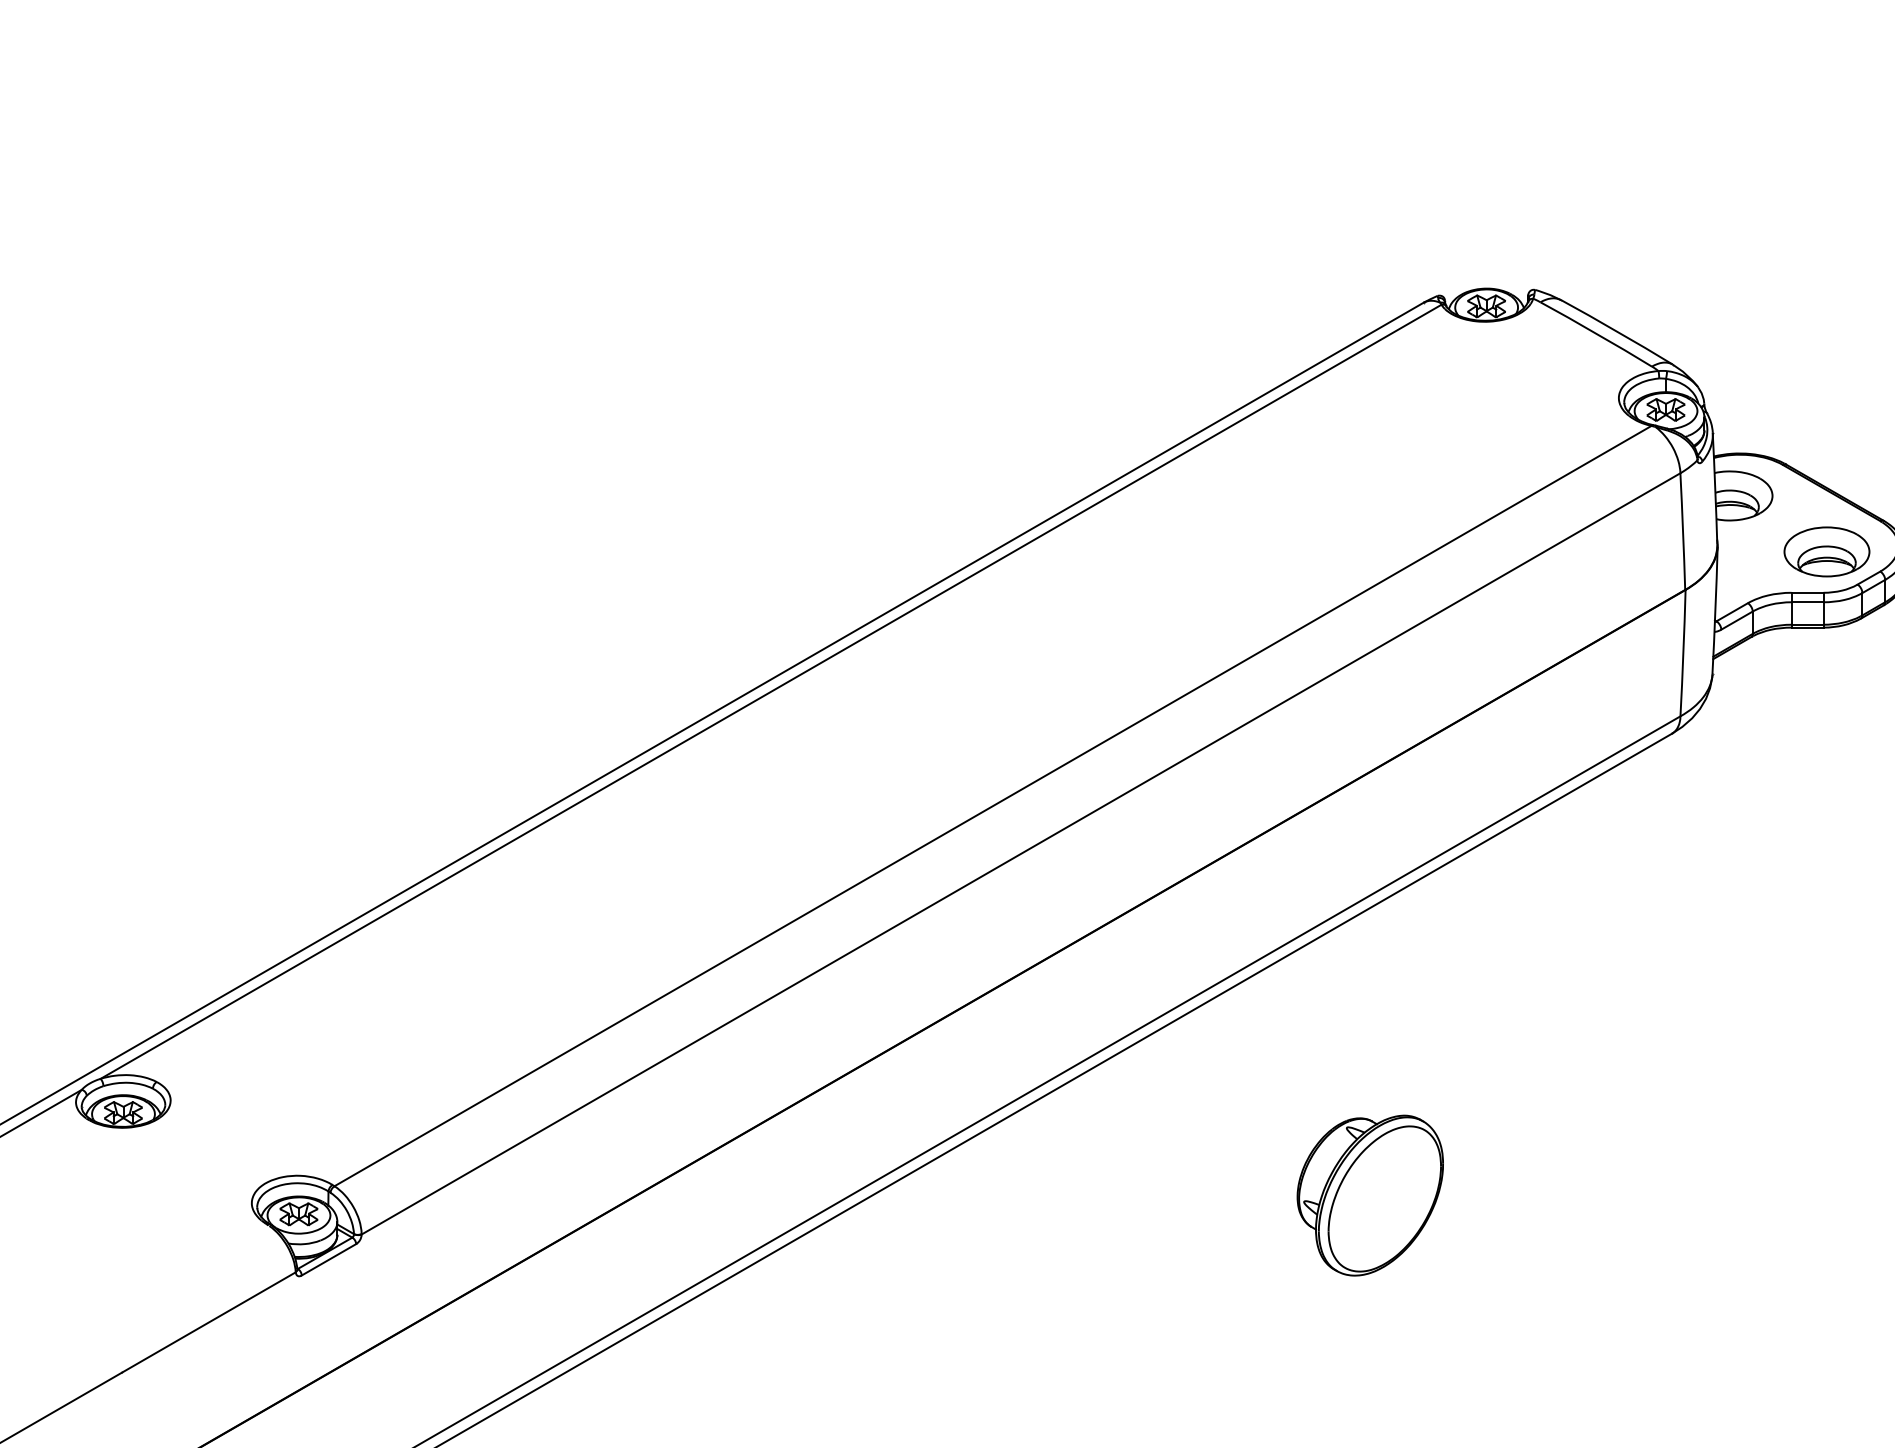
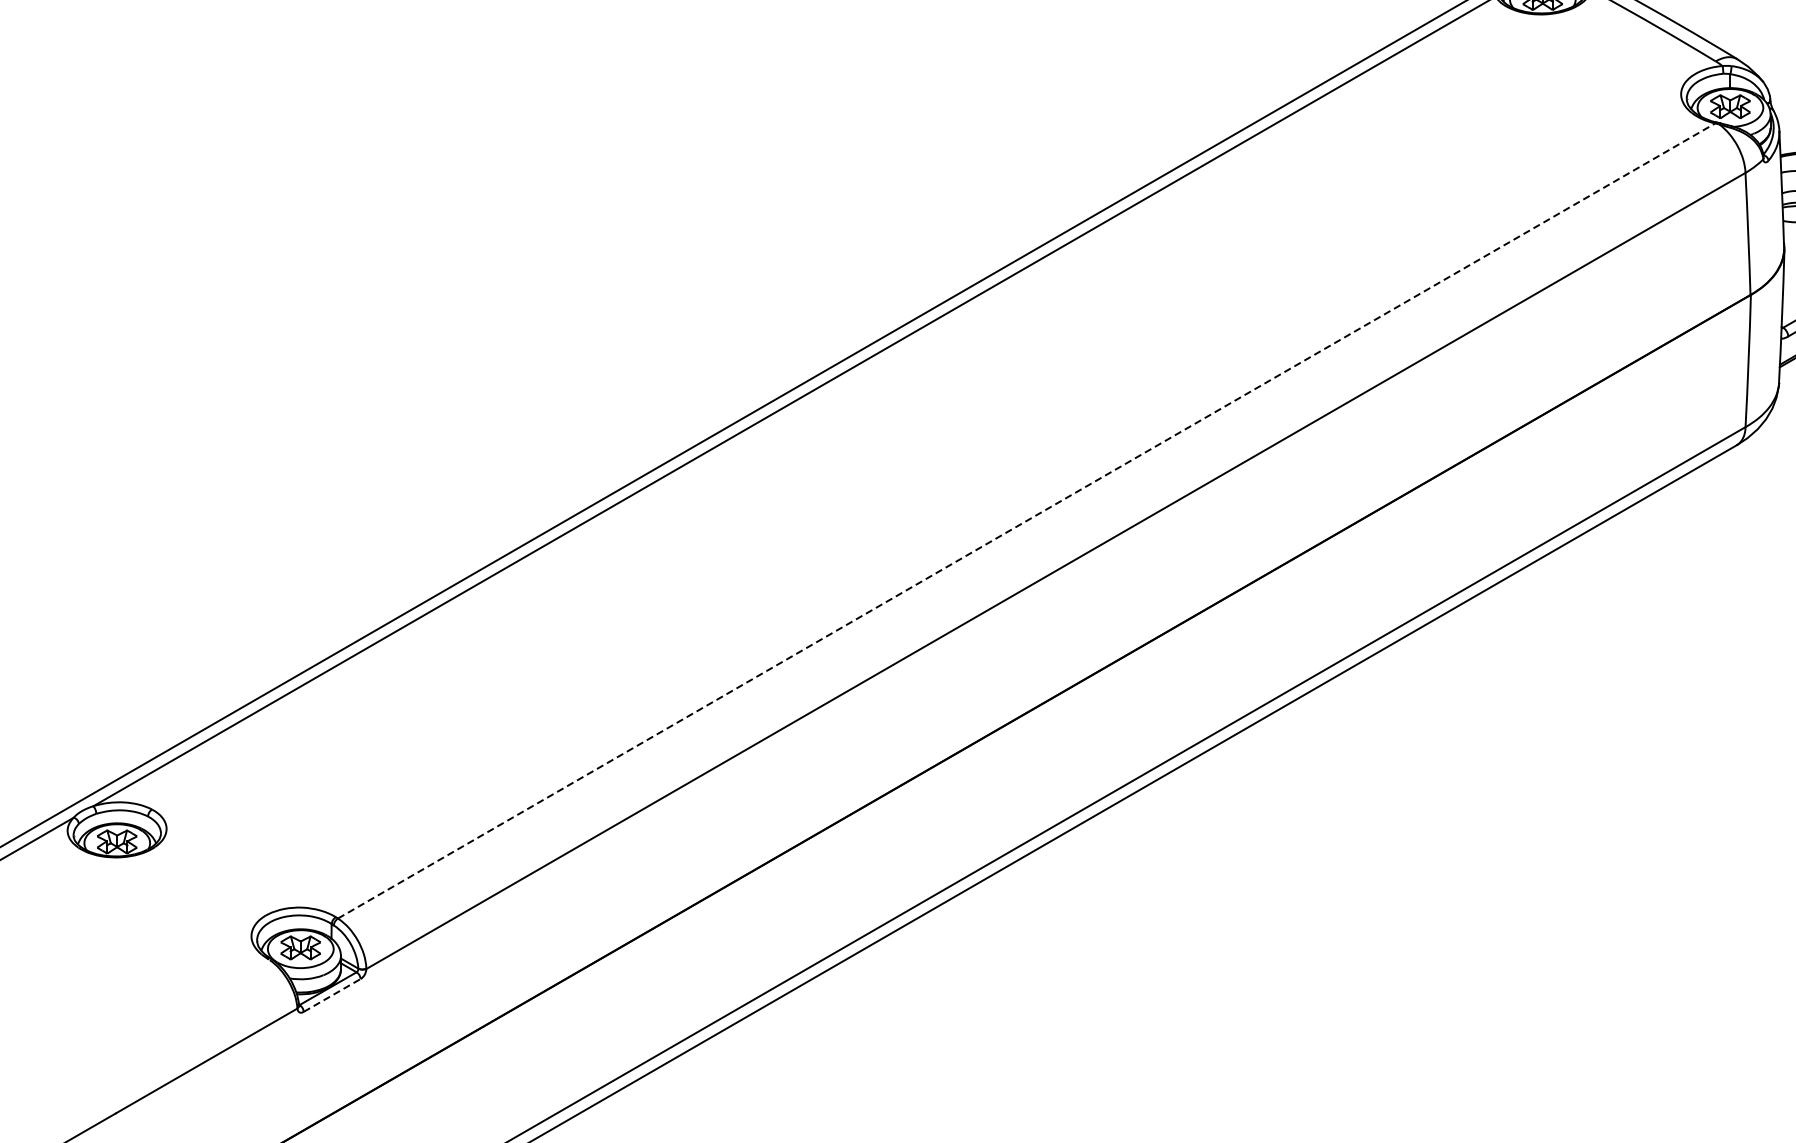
line: (993, 805) -> (1027, 520), solid -> dashed
part: (1369, 1195) -> (1420, 928), removed
line: (329, 1259) -> (332, 995), solid -> dashed

